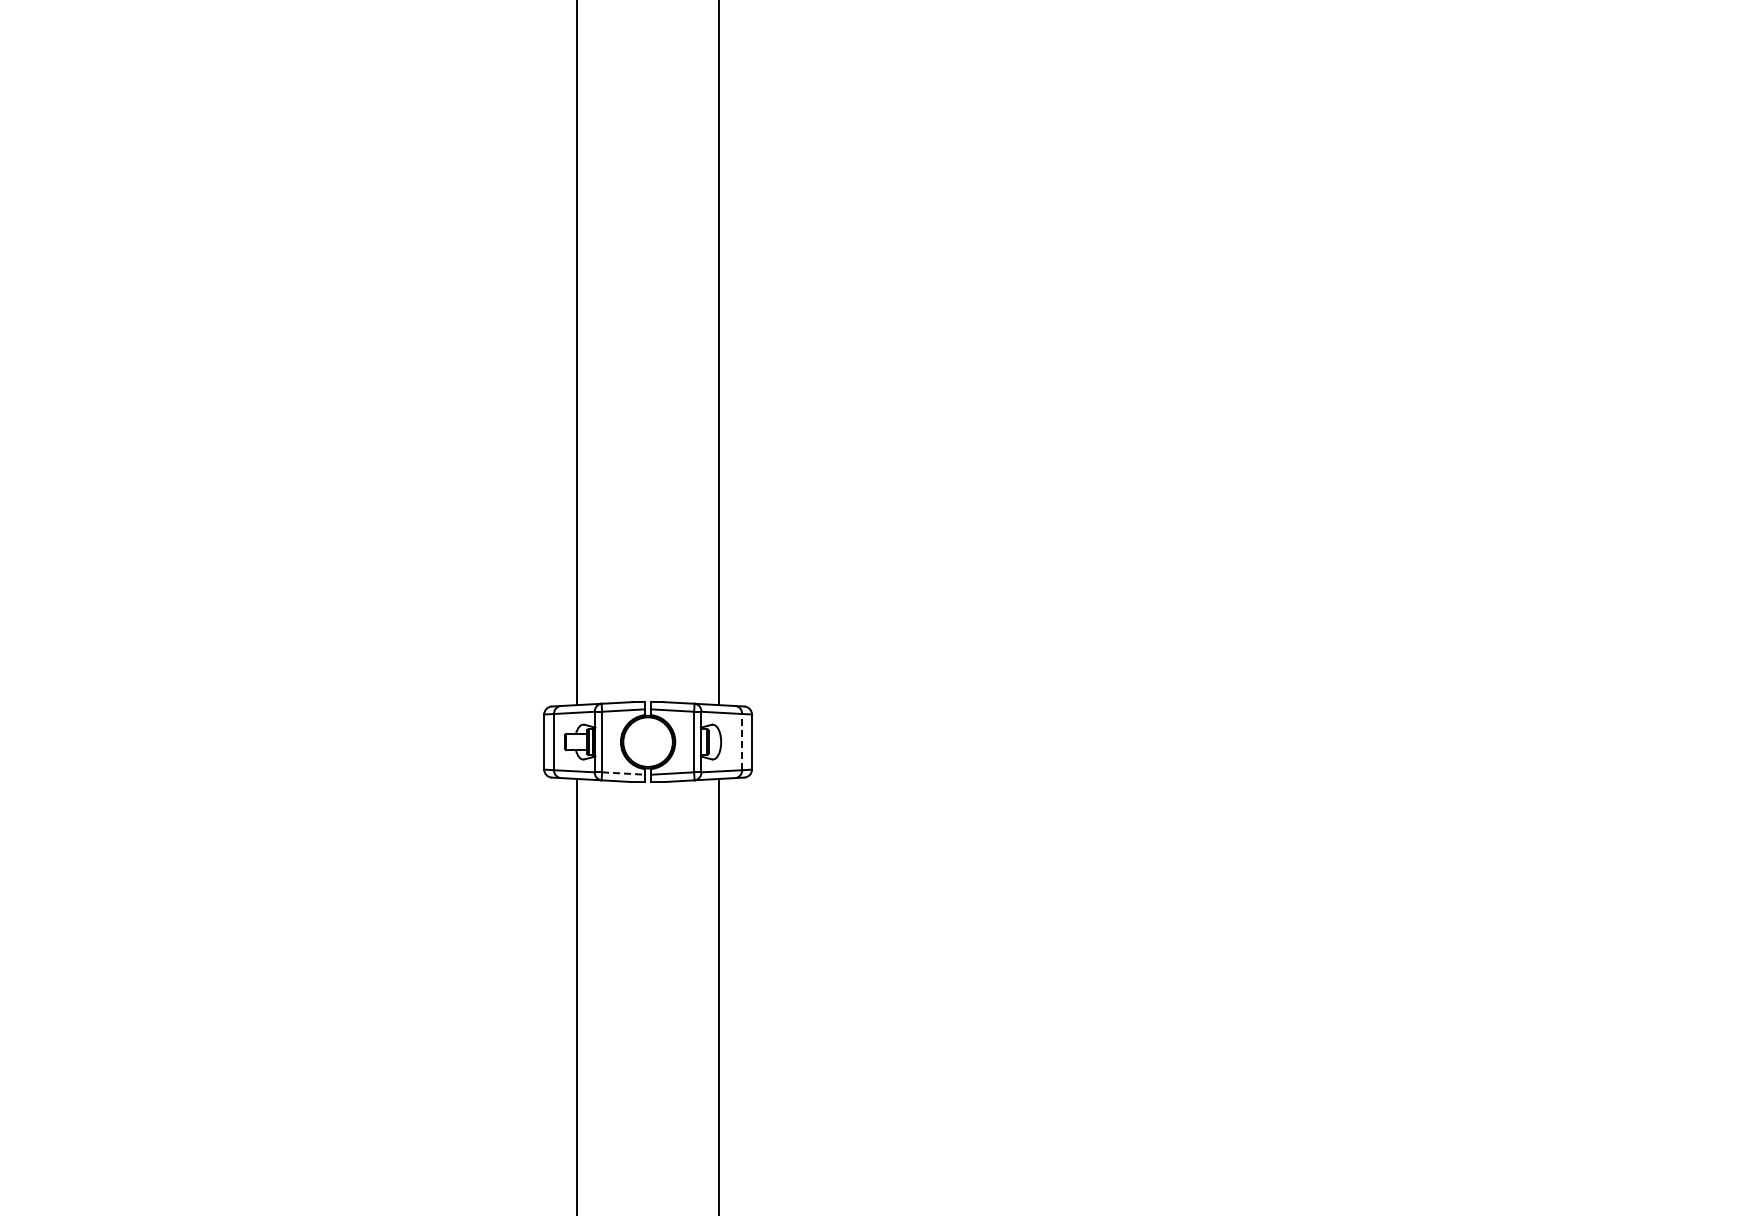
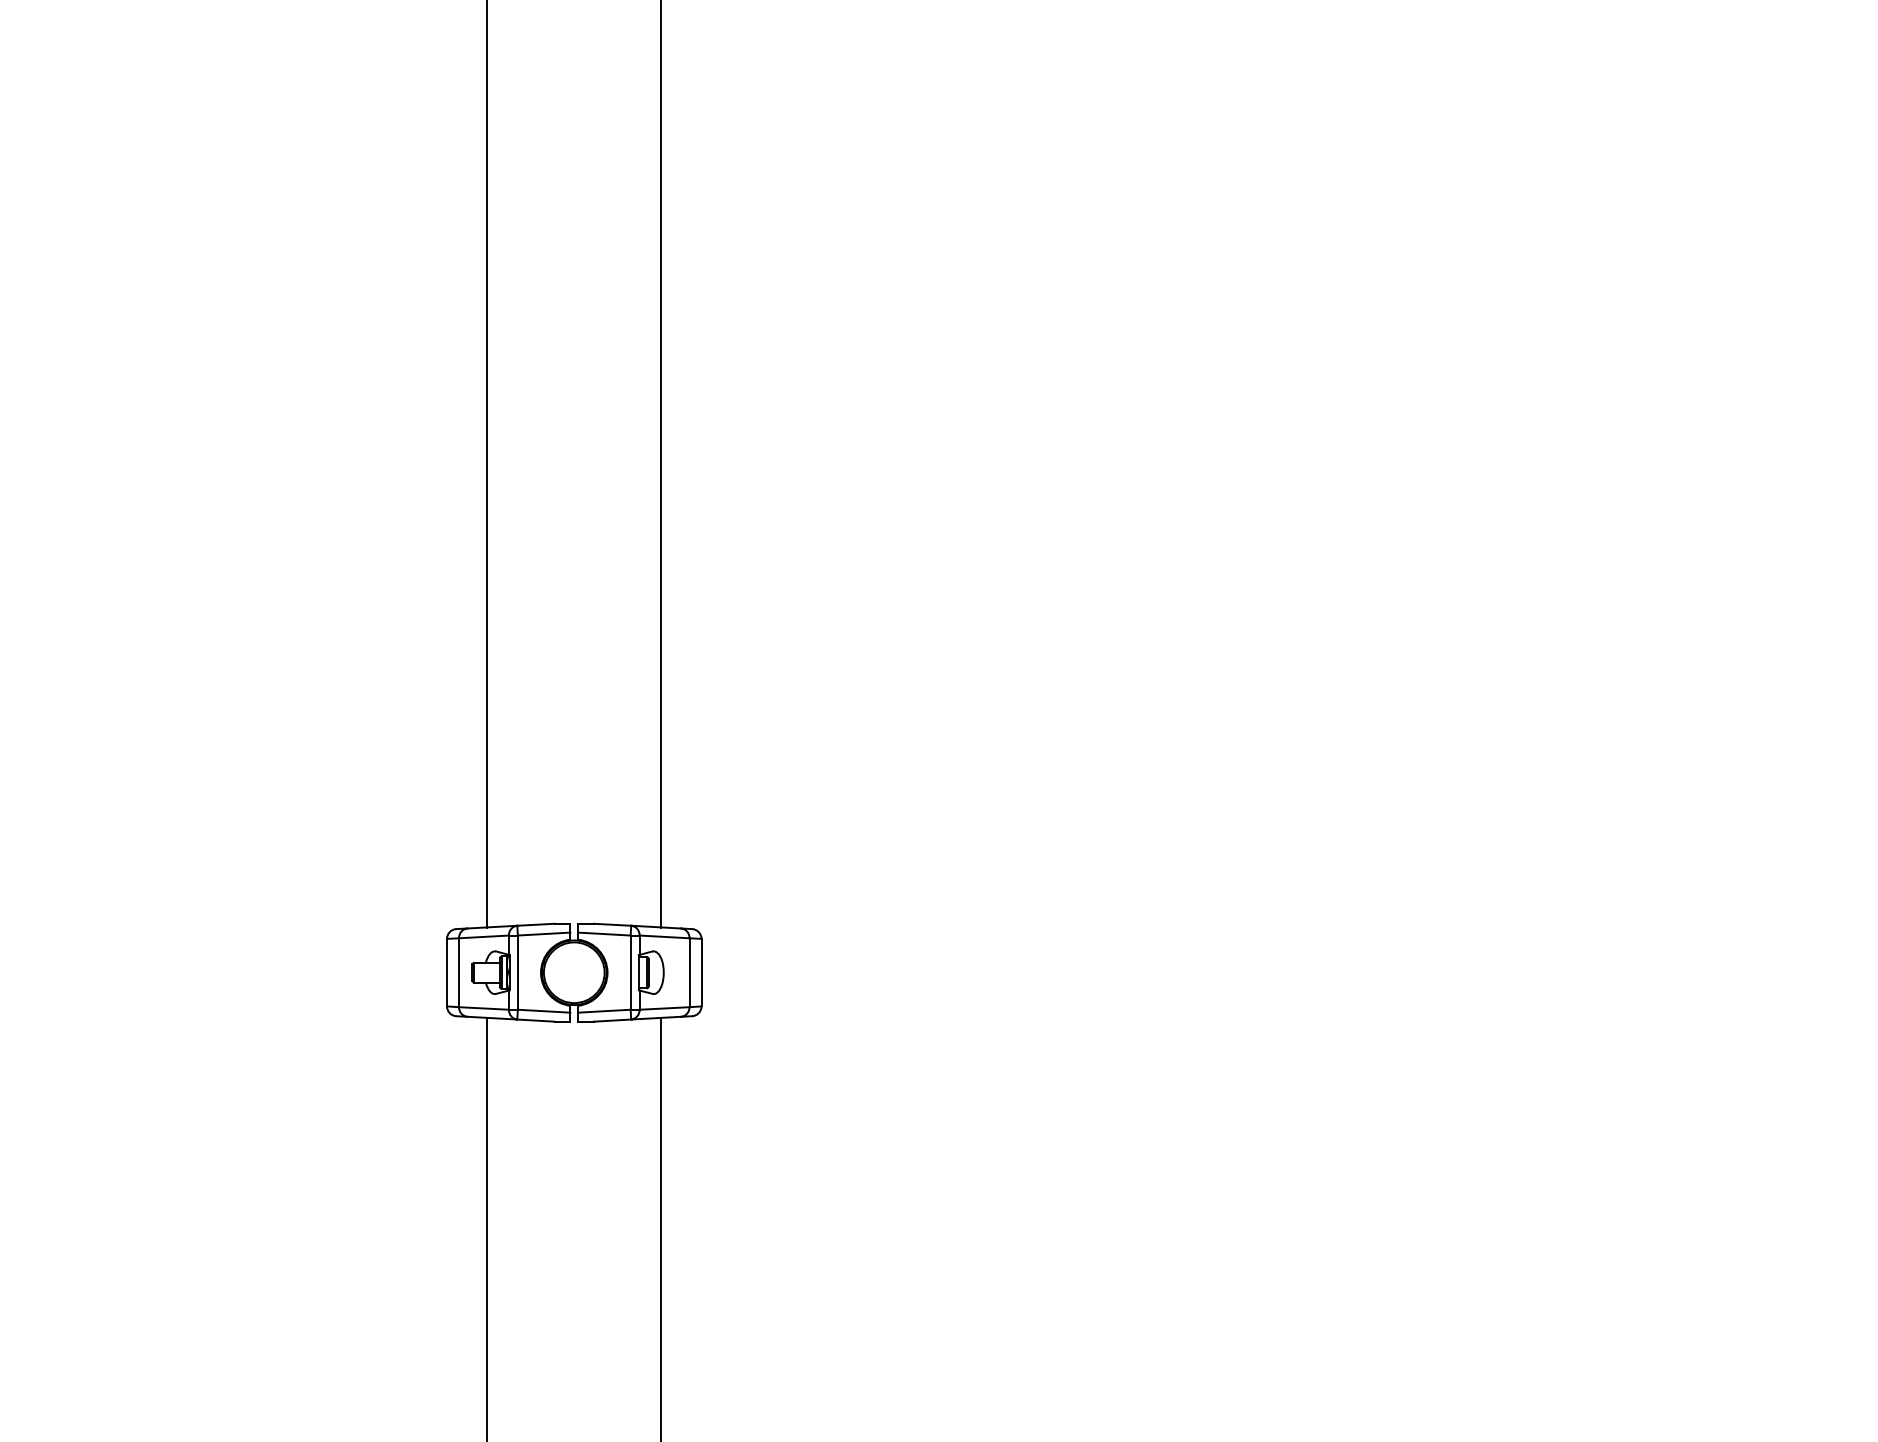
line: (742, 741) -> (689, 971), dashed -> solid
line: (624, 773) -> (545, 1011), dashed -> solid

